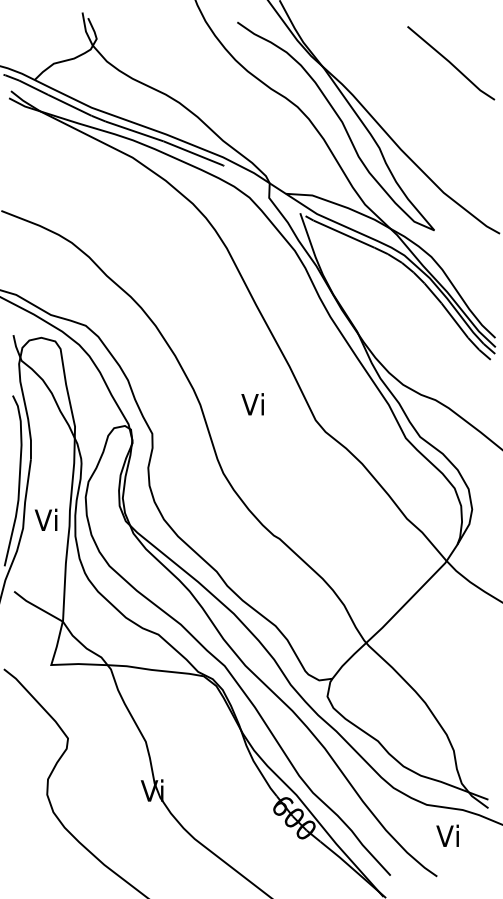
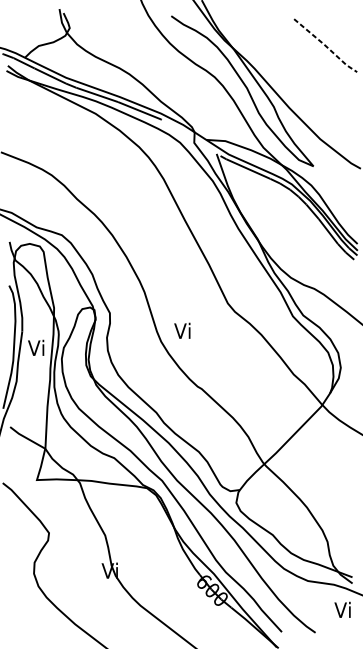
line: (451, 63) -> (325, 45), solid -> dashed
text: (252, 404) -> (182, 330), moved
text: (45, 519) -> (35, 347), moved
text: (447, 835) -> (342, 609), moved

